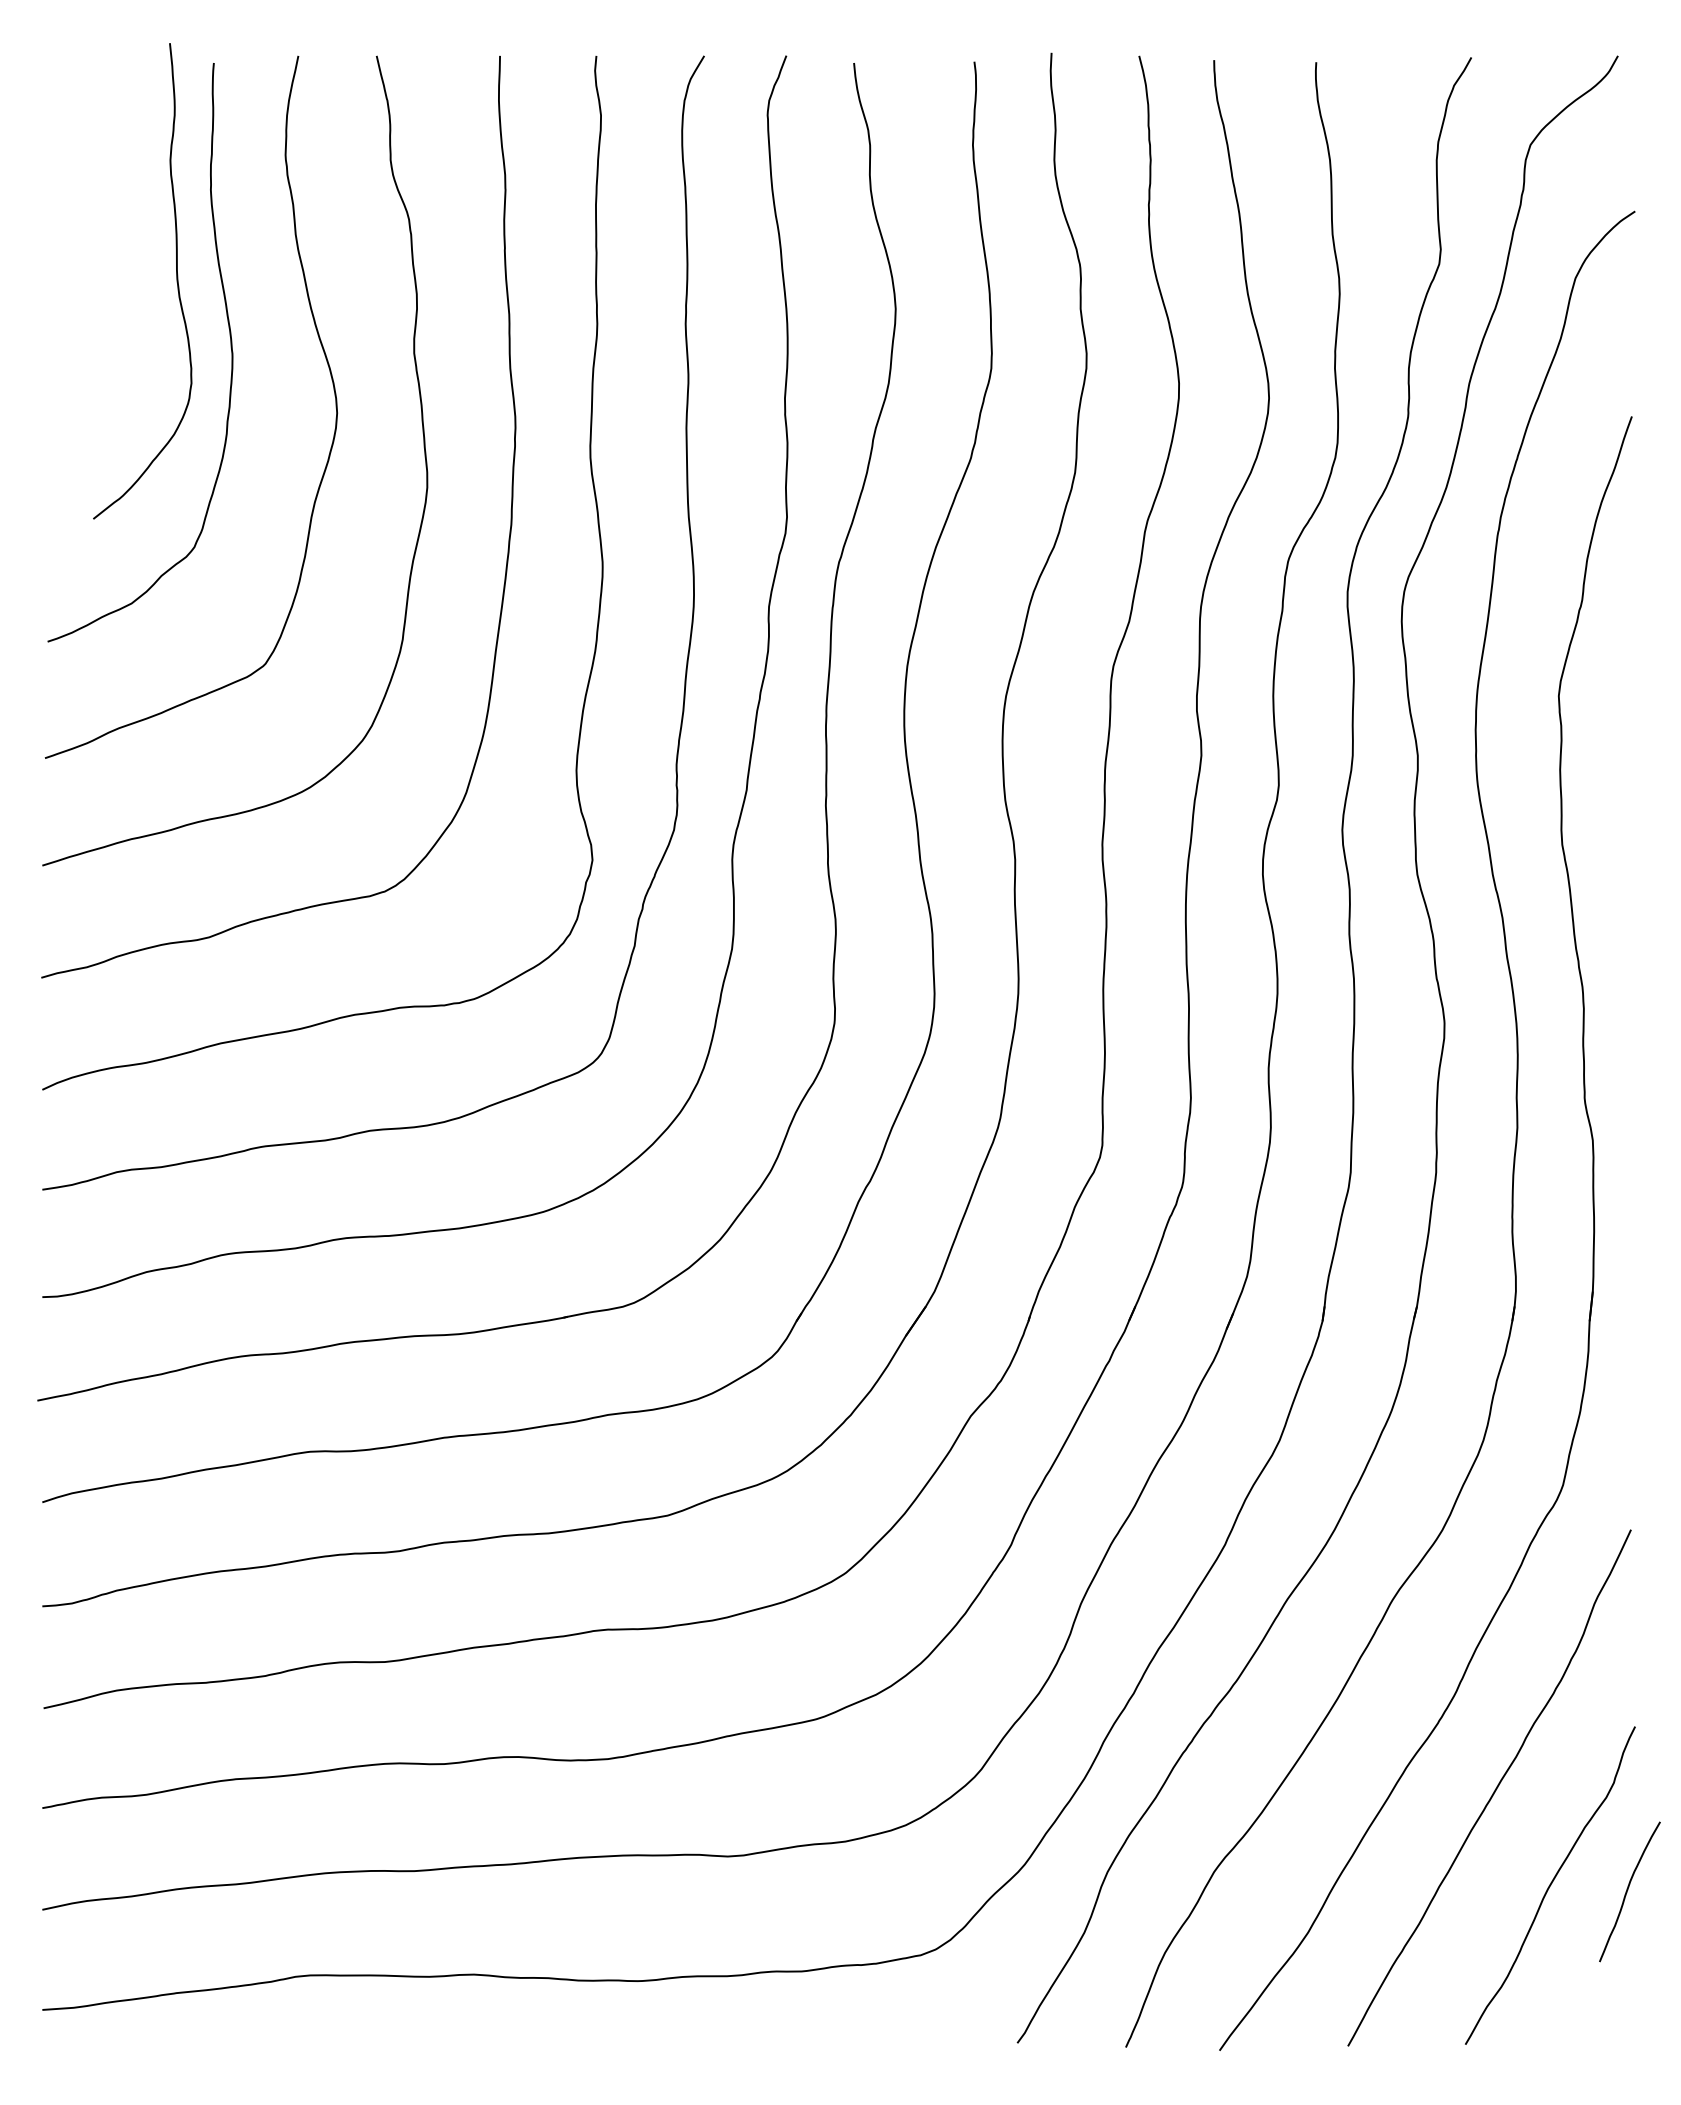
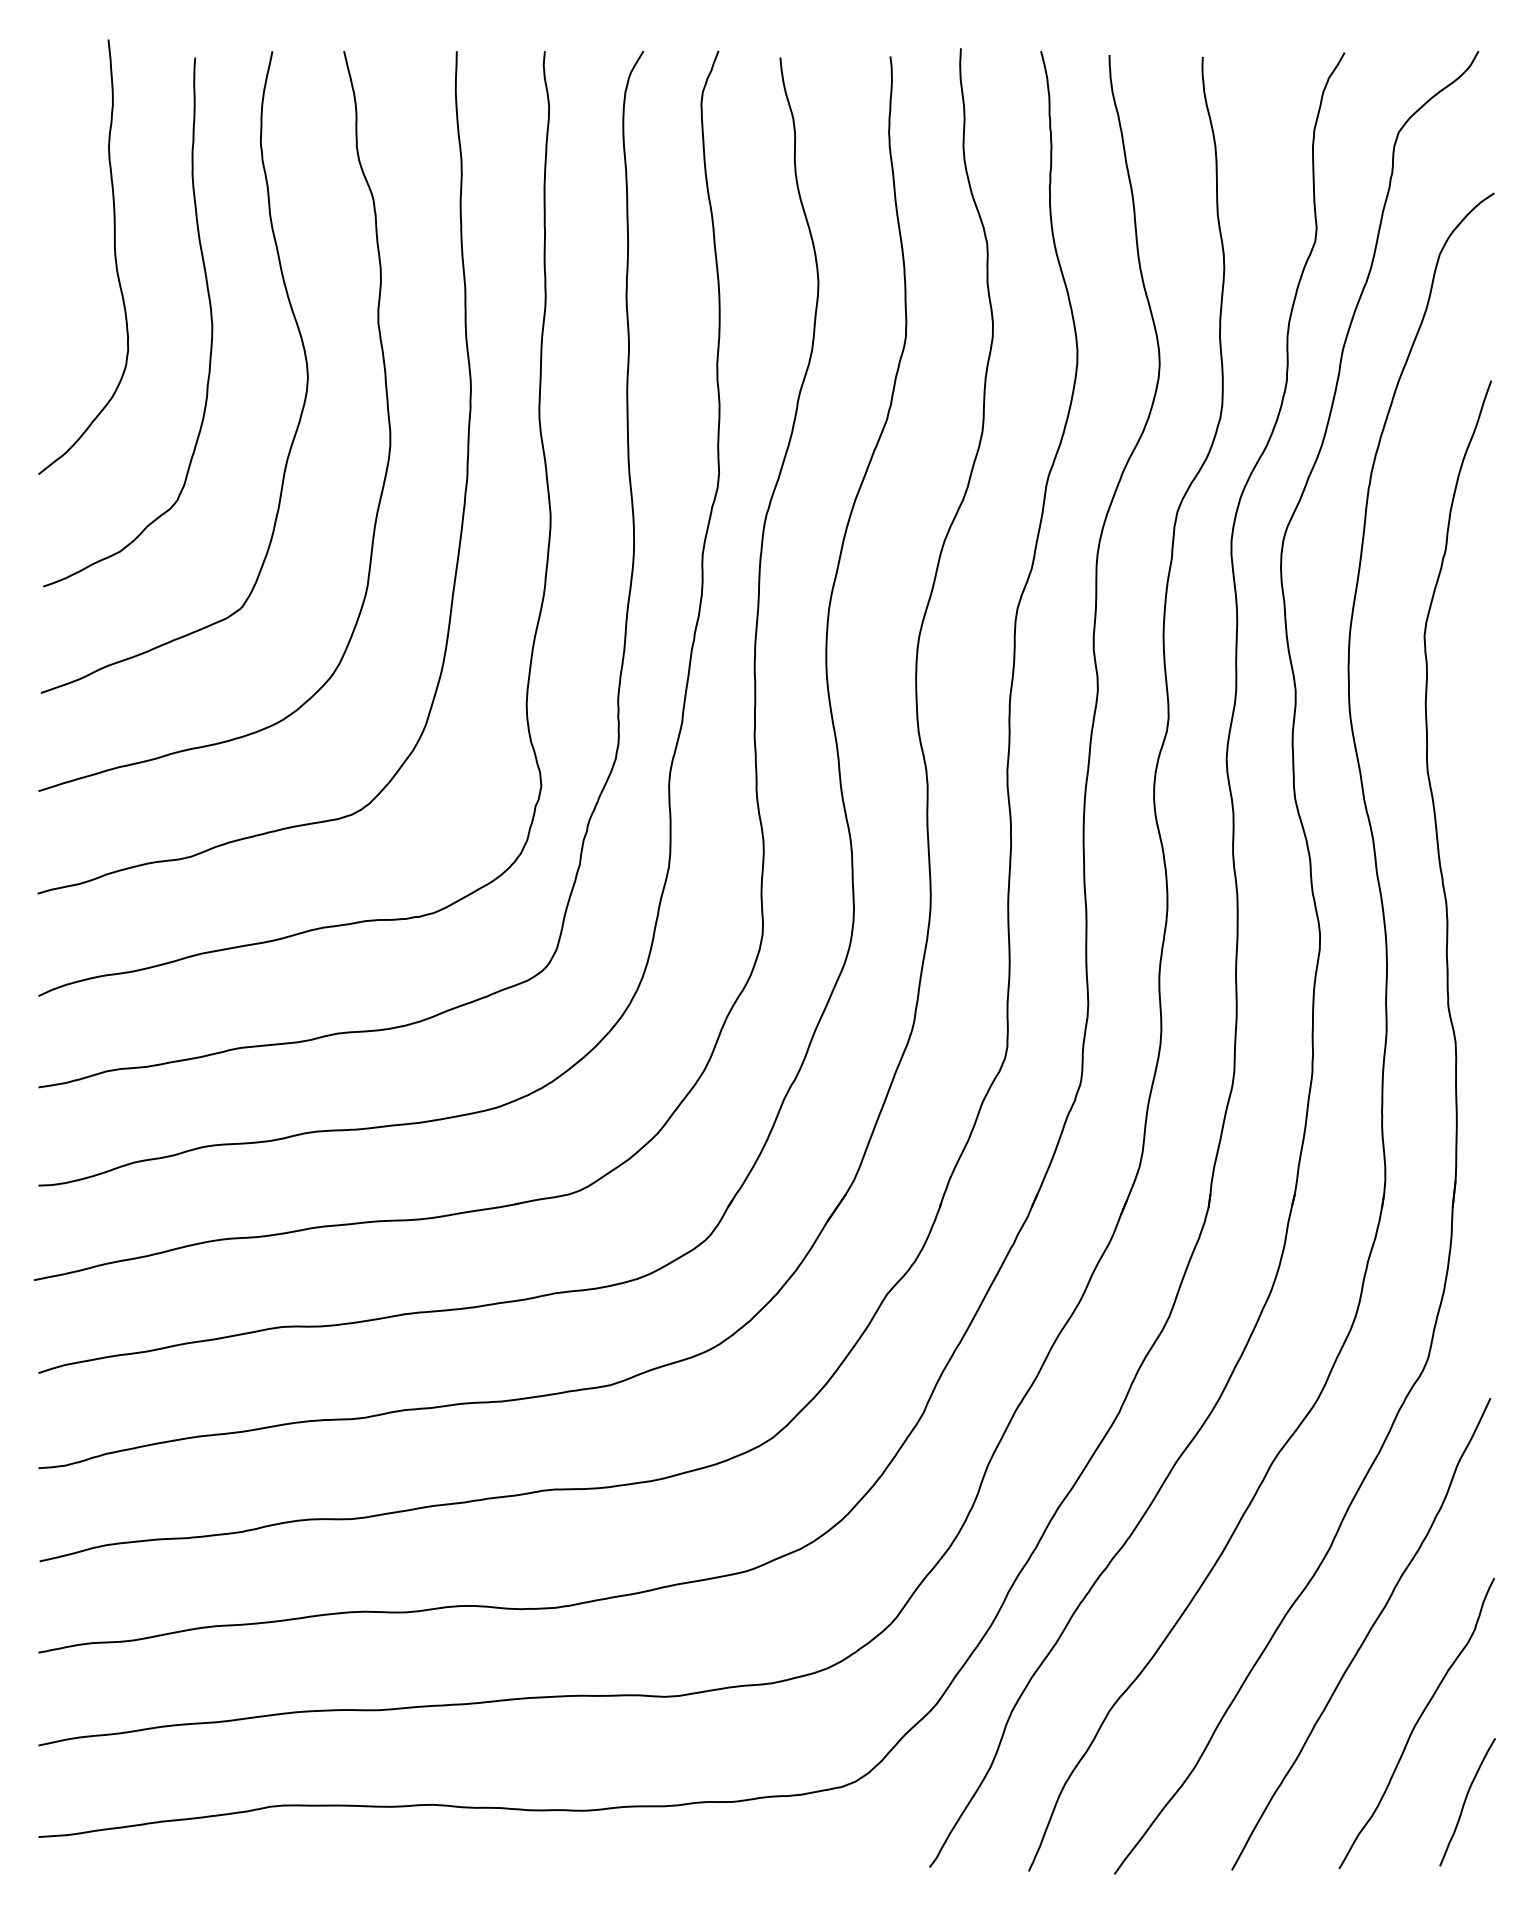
curve: (176, 281) -> (114, 257), moved
curve: (1628, 1890) -> (1466, 1801), moved

